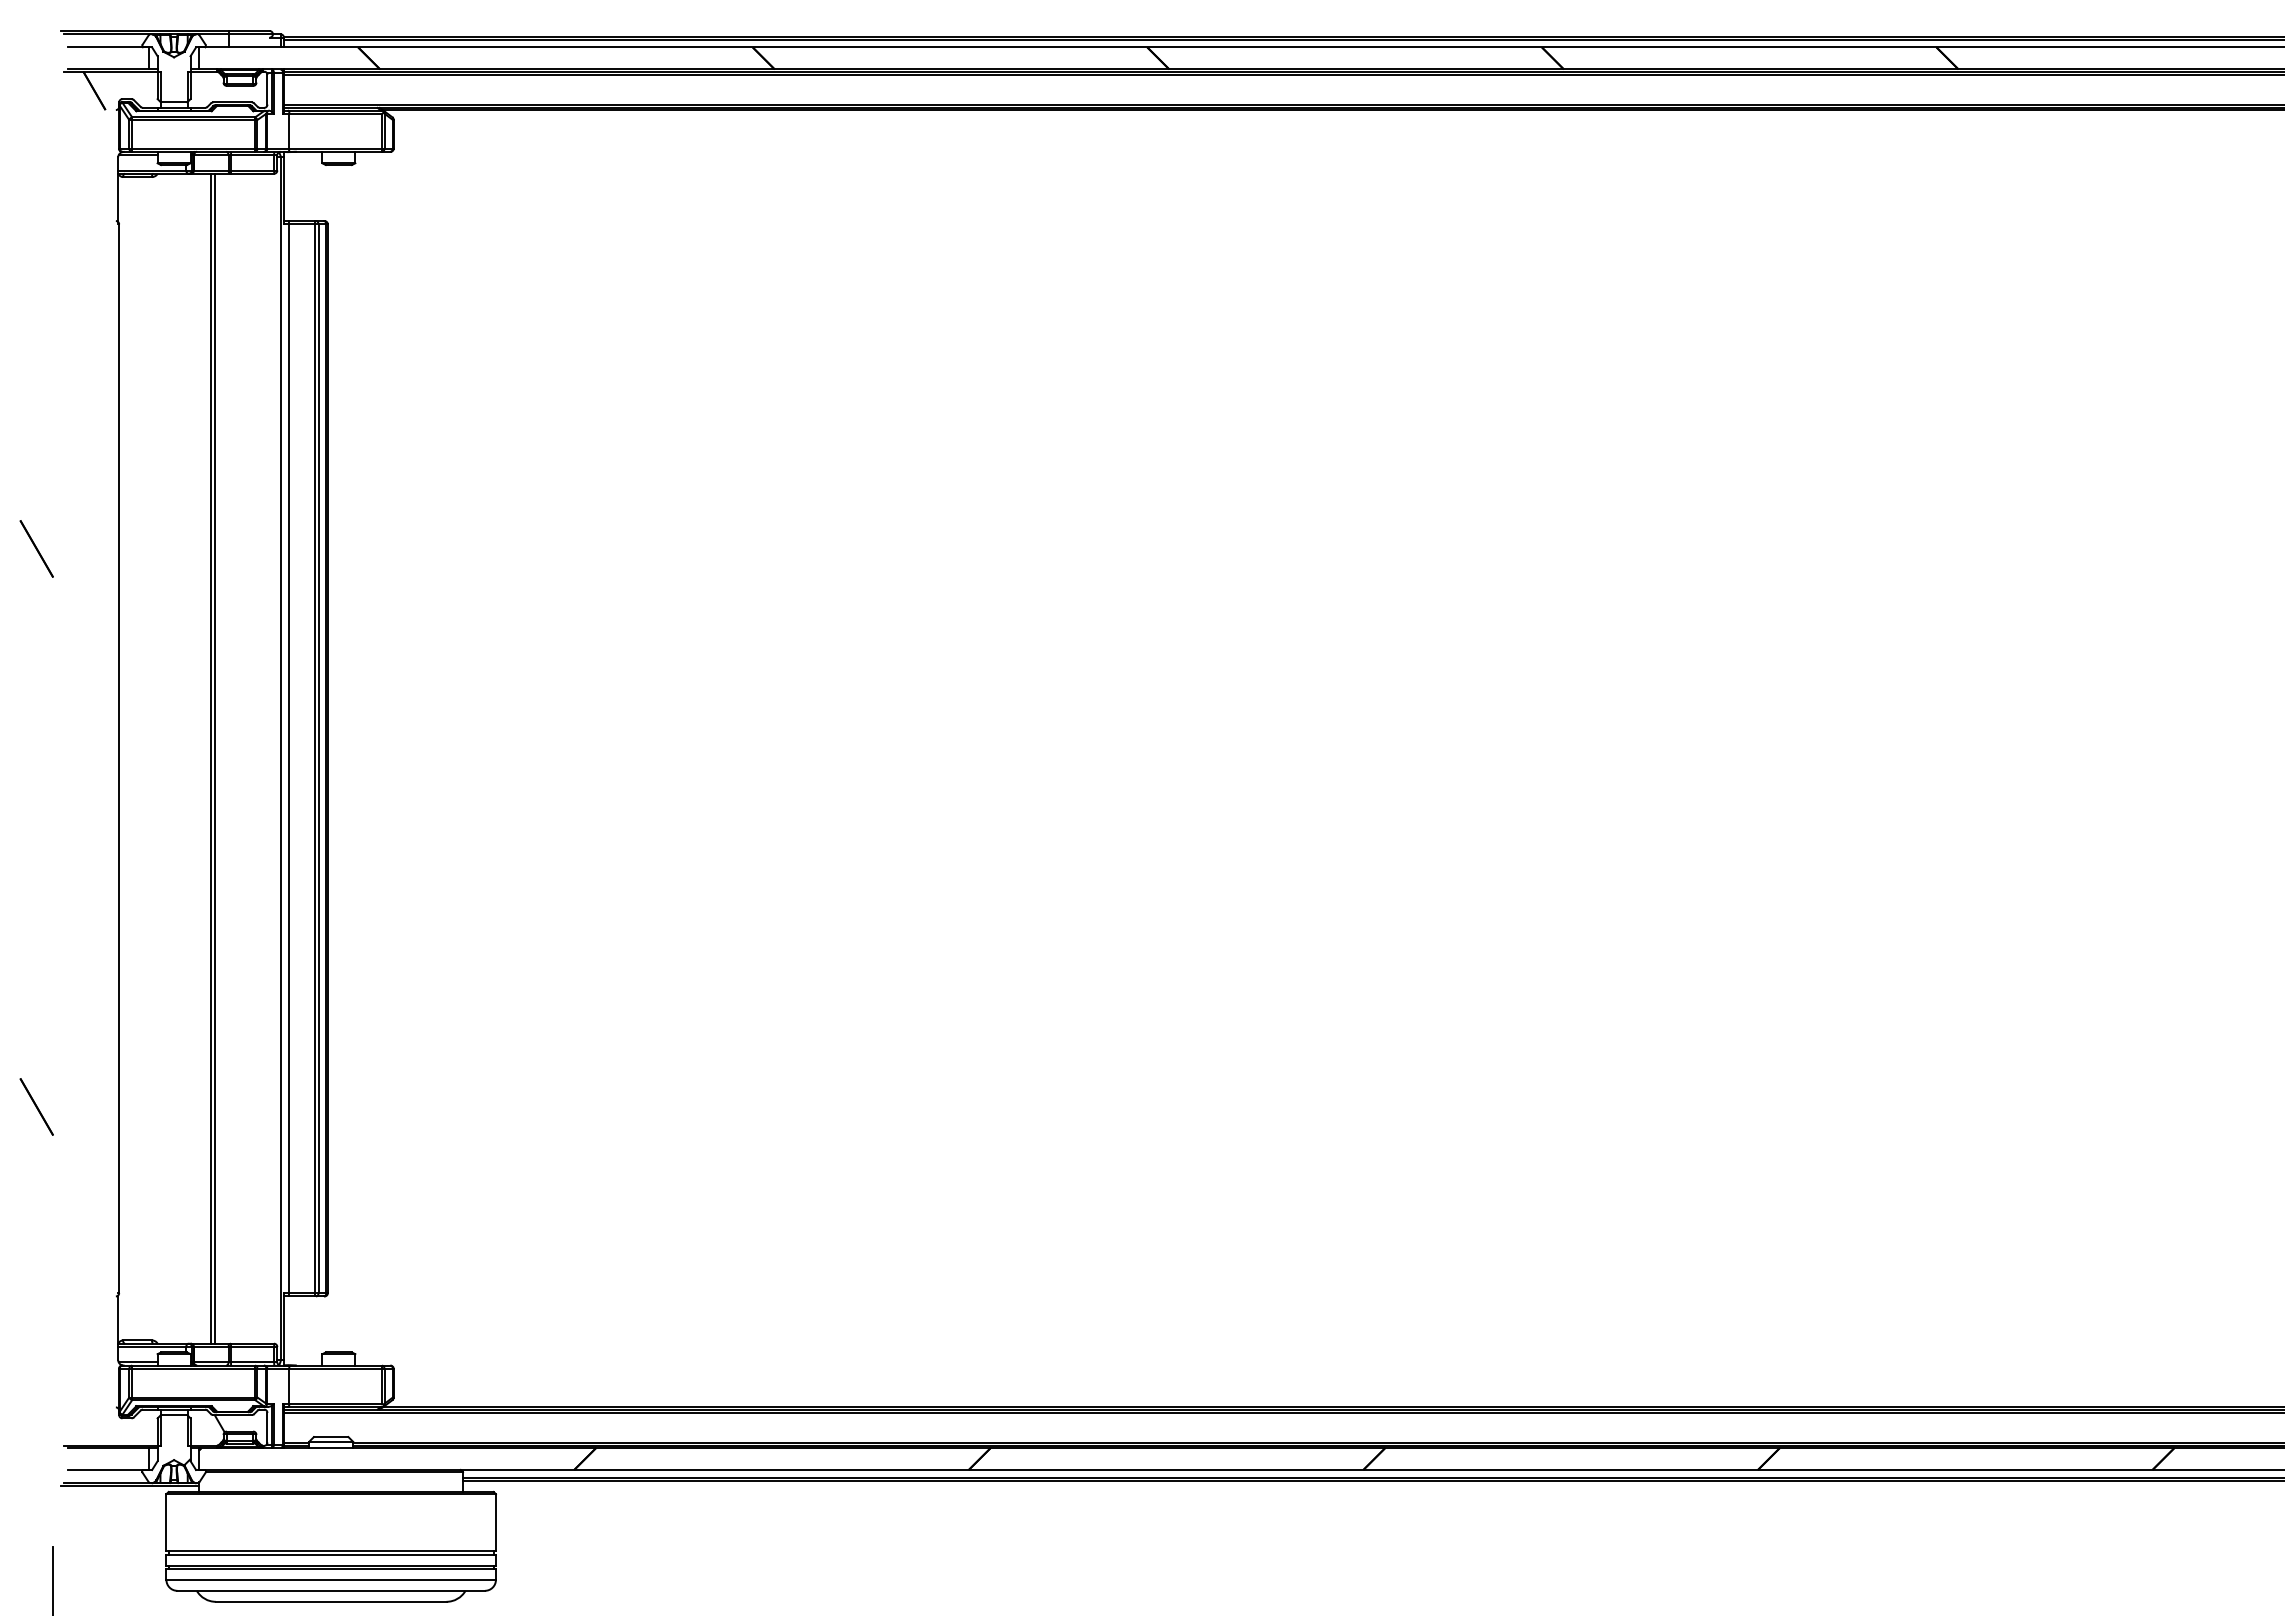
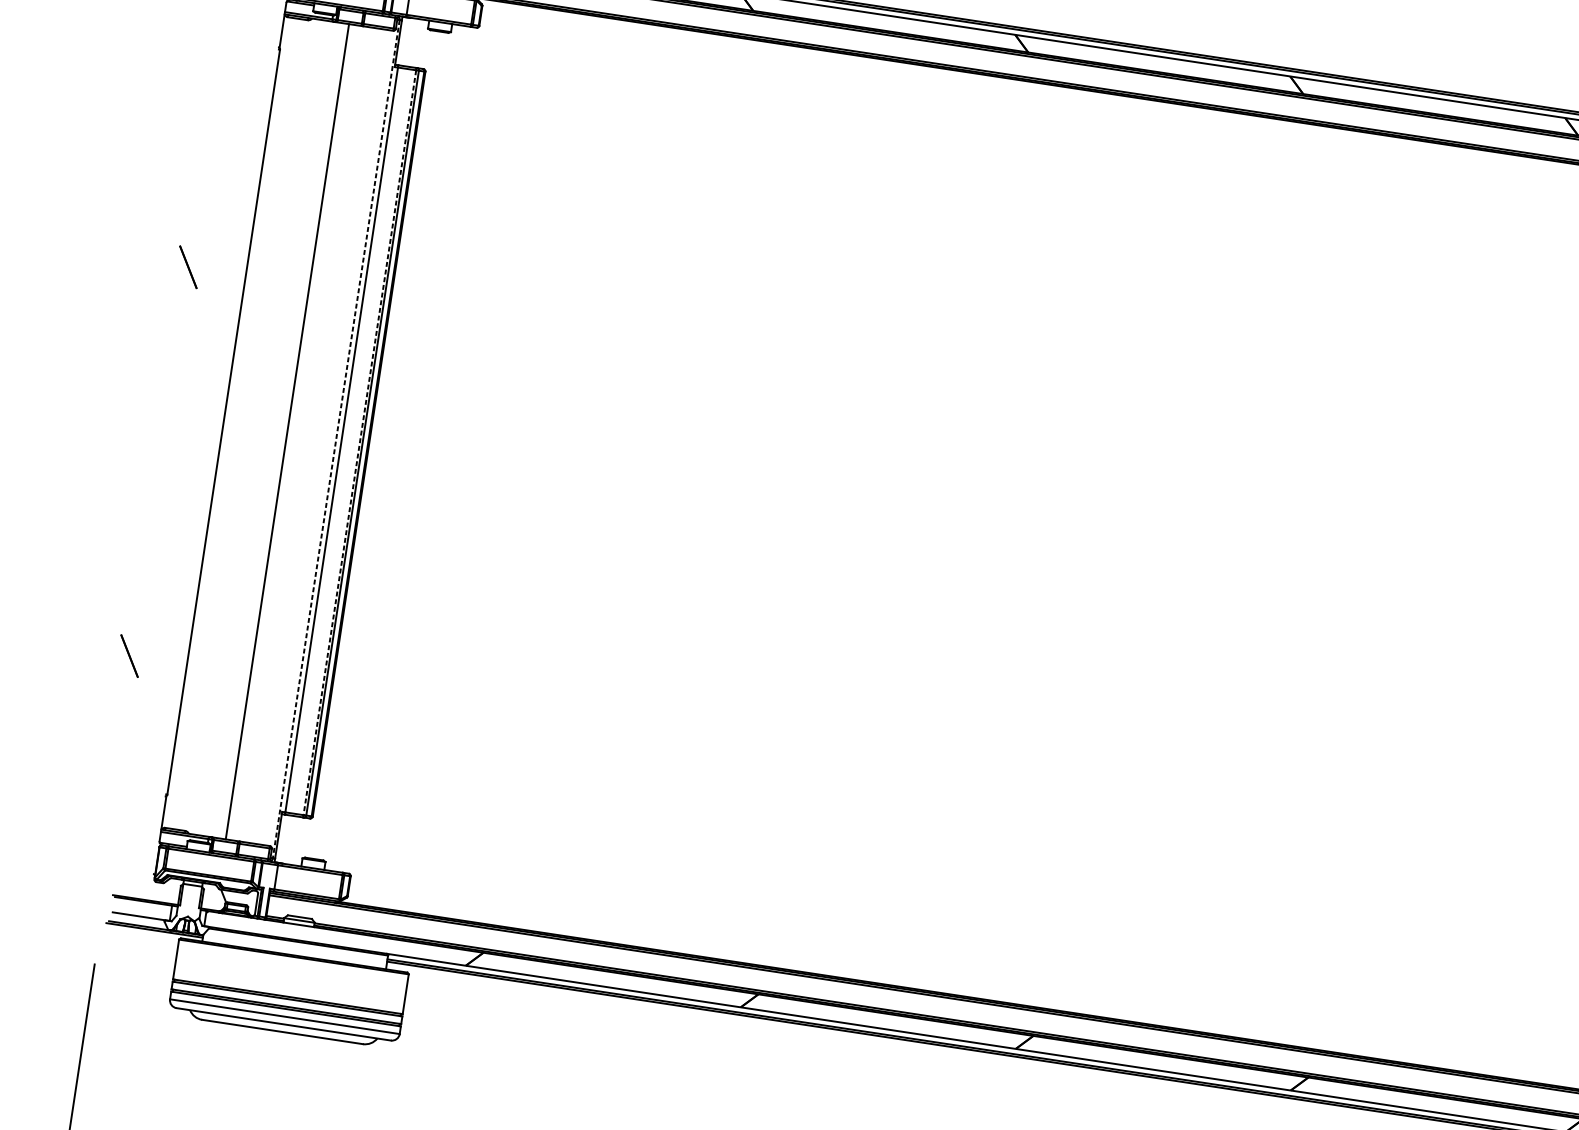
line: (215, 758) -> (290, 432), removed
line: (280, 759) -> (336, 439), solid -> dashed
line: (314, 759) -> (359, 443), solid -> dashed

